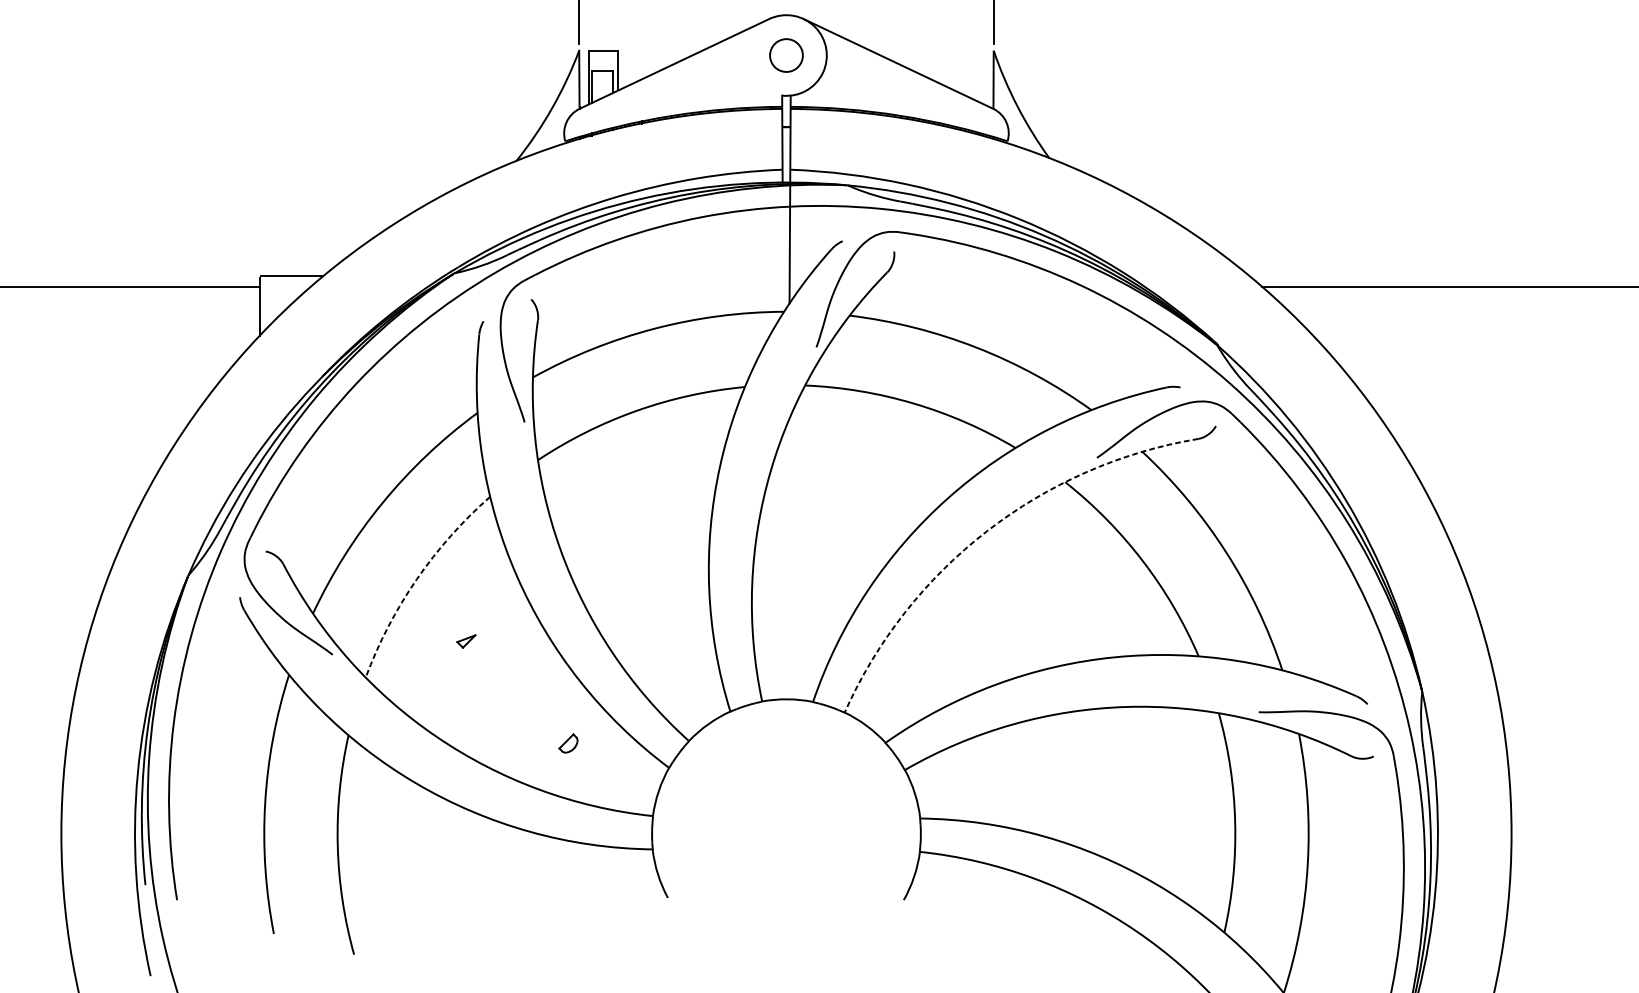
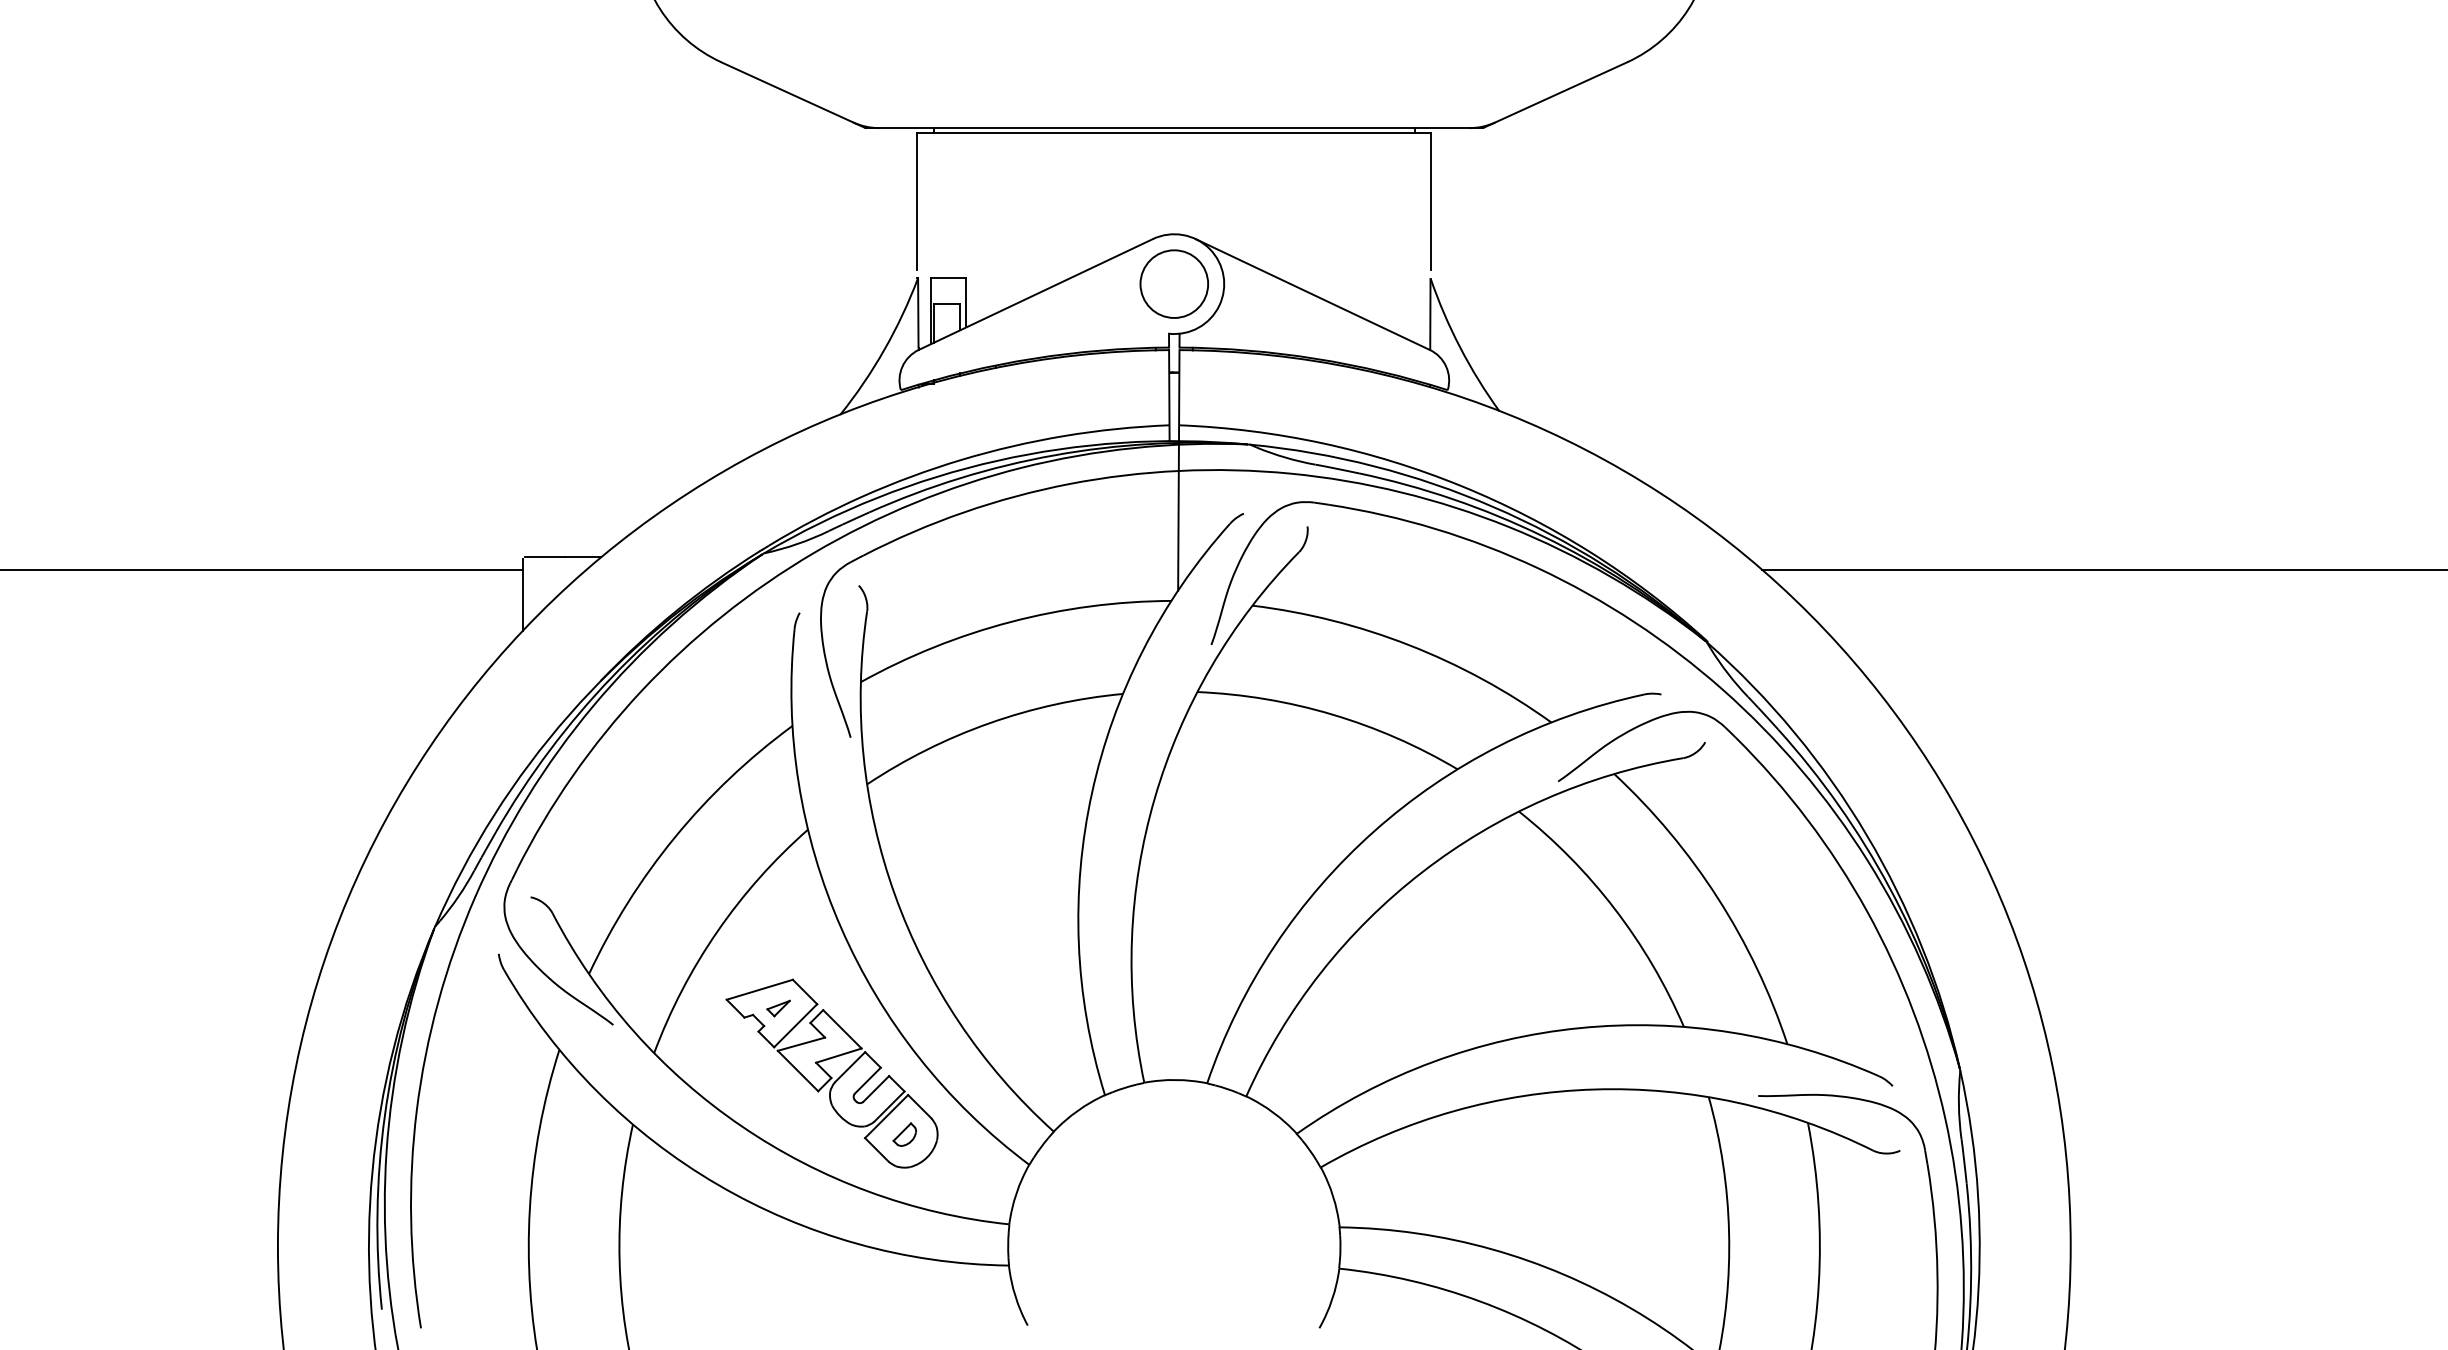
circle: (786, 55) -> (1174, 283), size x1.67
arc: (987, 531) -> (1422, 872), dashed -> solid
arc: (416, 579) -> (717, 931), dashed -> solid
part: (509, 694) -> (831, 1073), added

